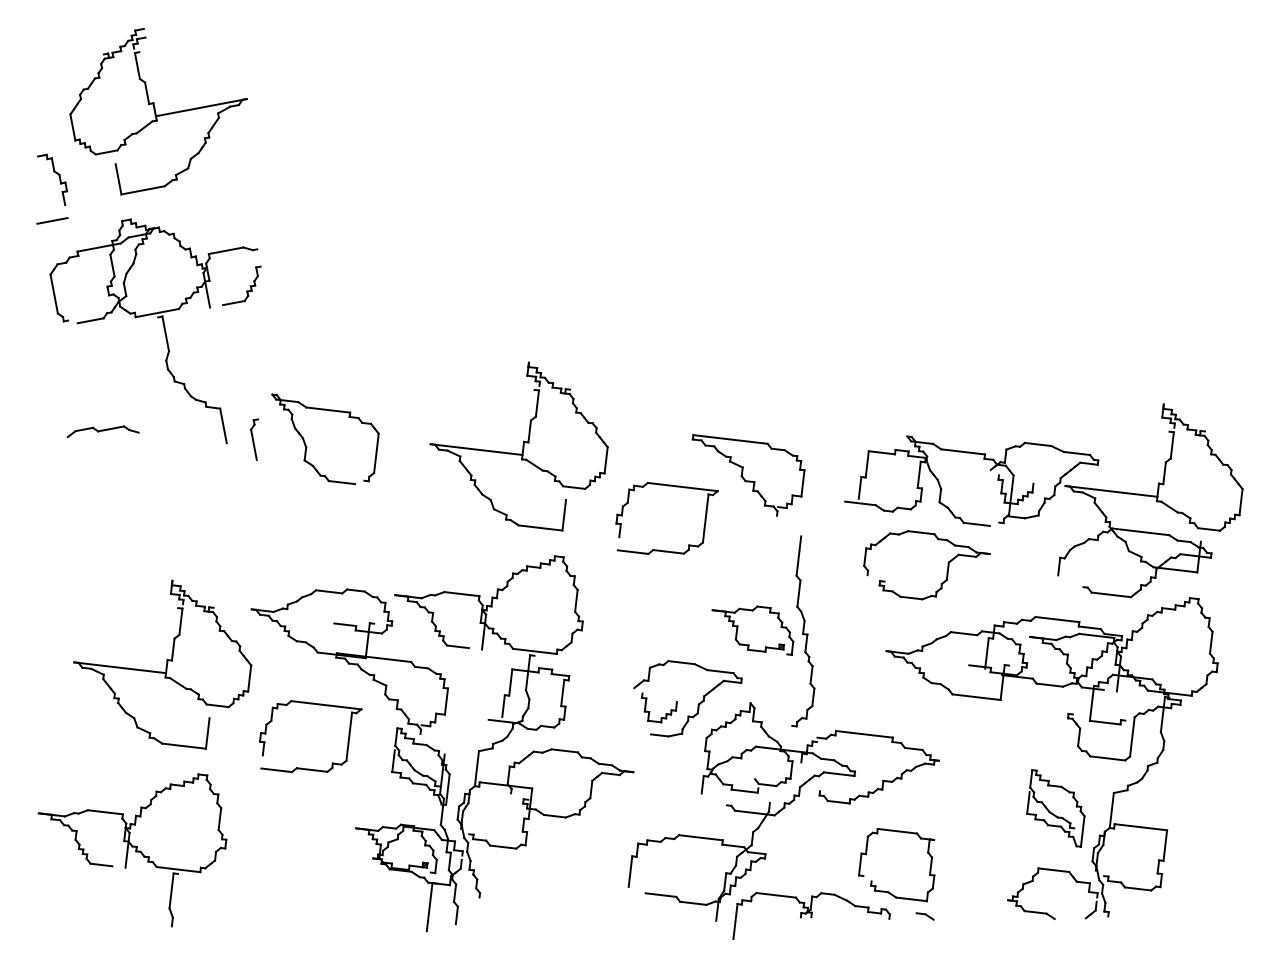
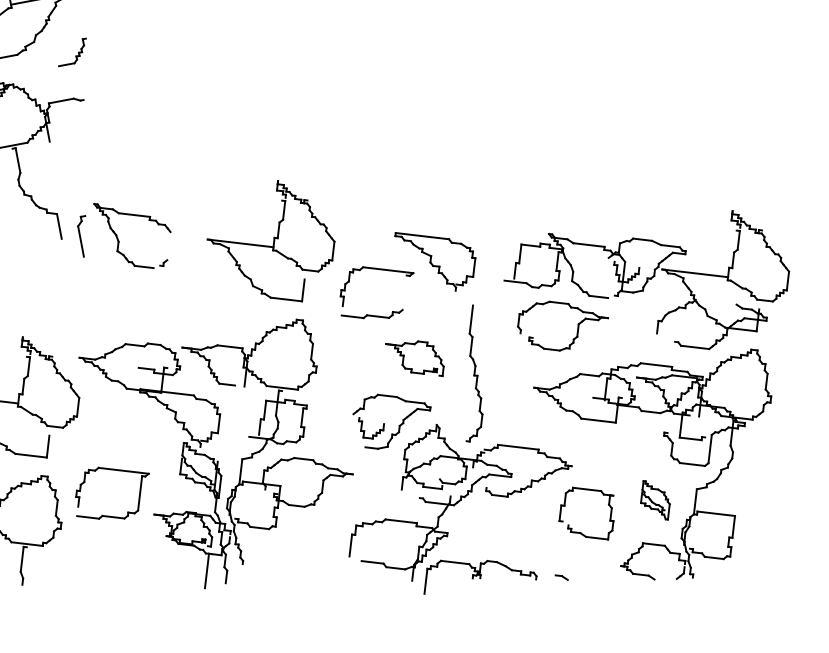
part: (246, 290) -> (75, 55), moved
part: (254, 439) -> (81, 236), size x1.4
line: (376, 453) -> (168, 246), removed
line: (705, 518) -> (404, 292), removed
line: (1140, 531) -> (715, 302), removed
part: (738, 628) -> (404, 357), moved
part: (317, 705) -> (117, 471), moved
part: (1055, 808) -> (655, 500), size x0.7
part: (889, 891) -> (581, 532), moved

